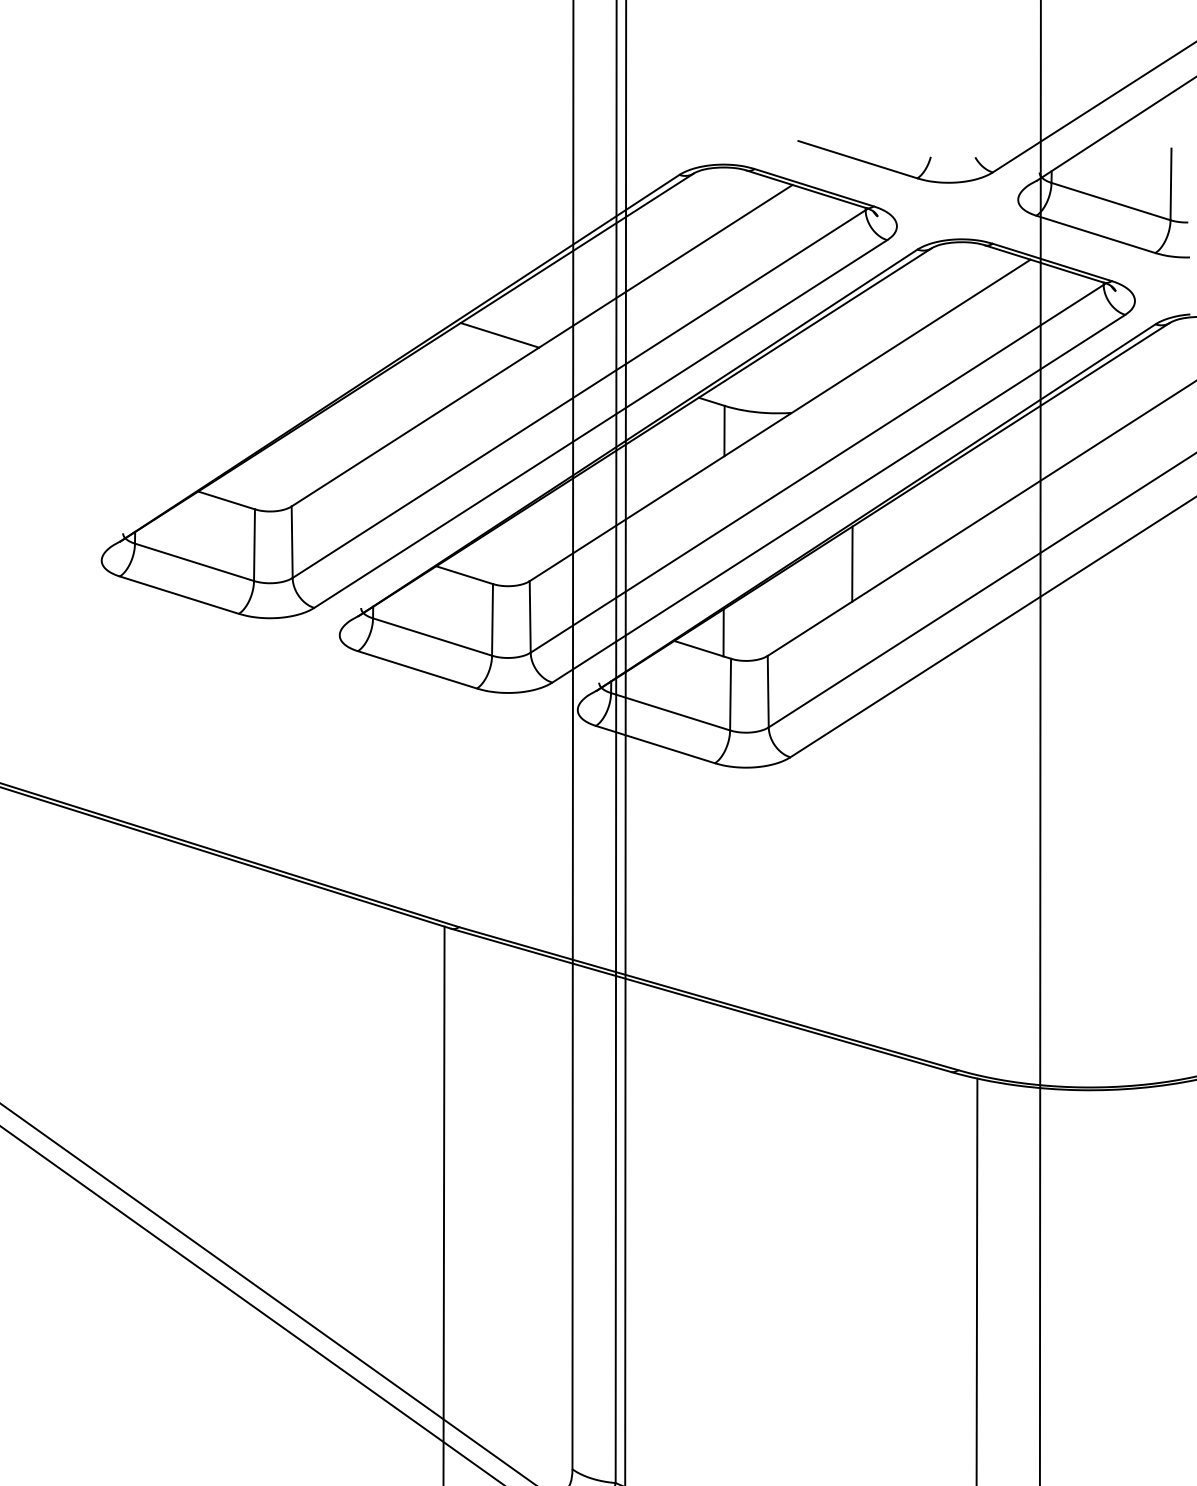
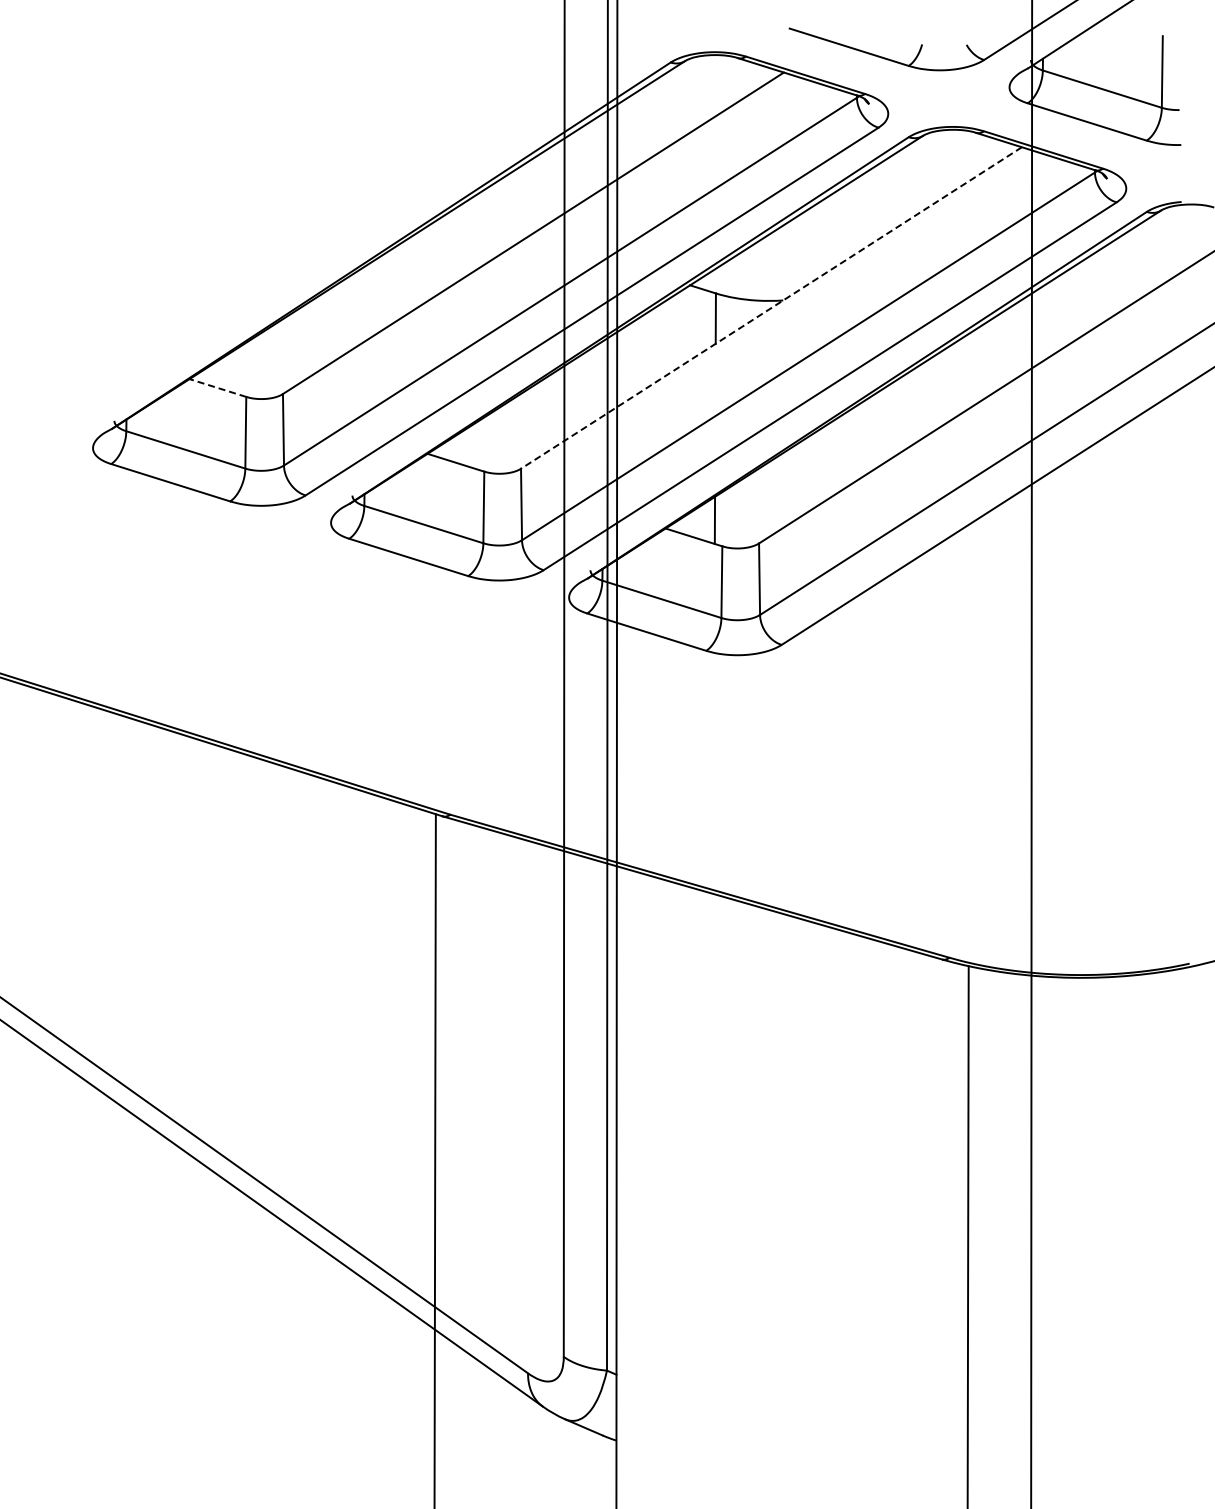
line: (500, 334) -> (491, 222), removed
line: (780, 420) -> (771, 308), solid -> dashed
line: (226, 500) -> (217, 388), solid -> dashed
line: (852, 563) -> (843, 451), removed

